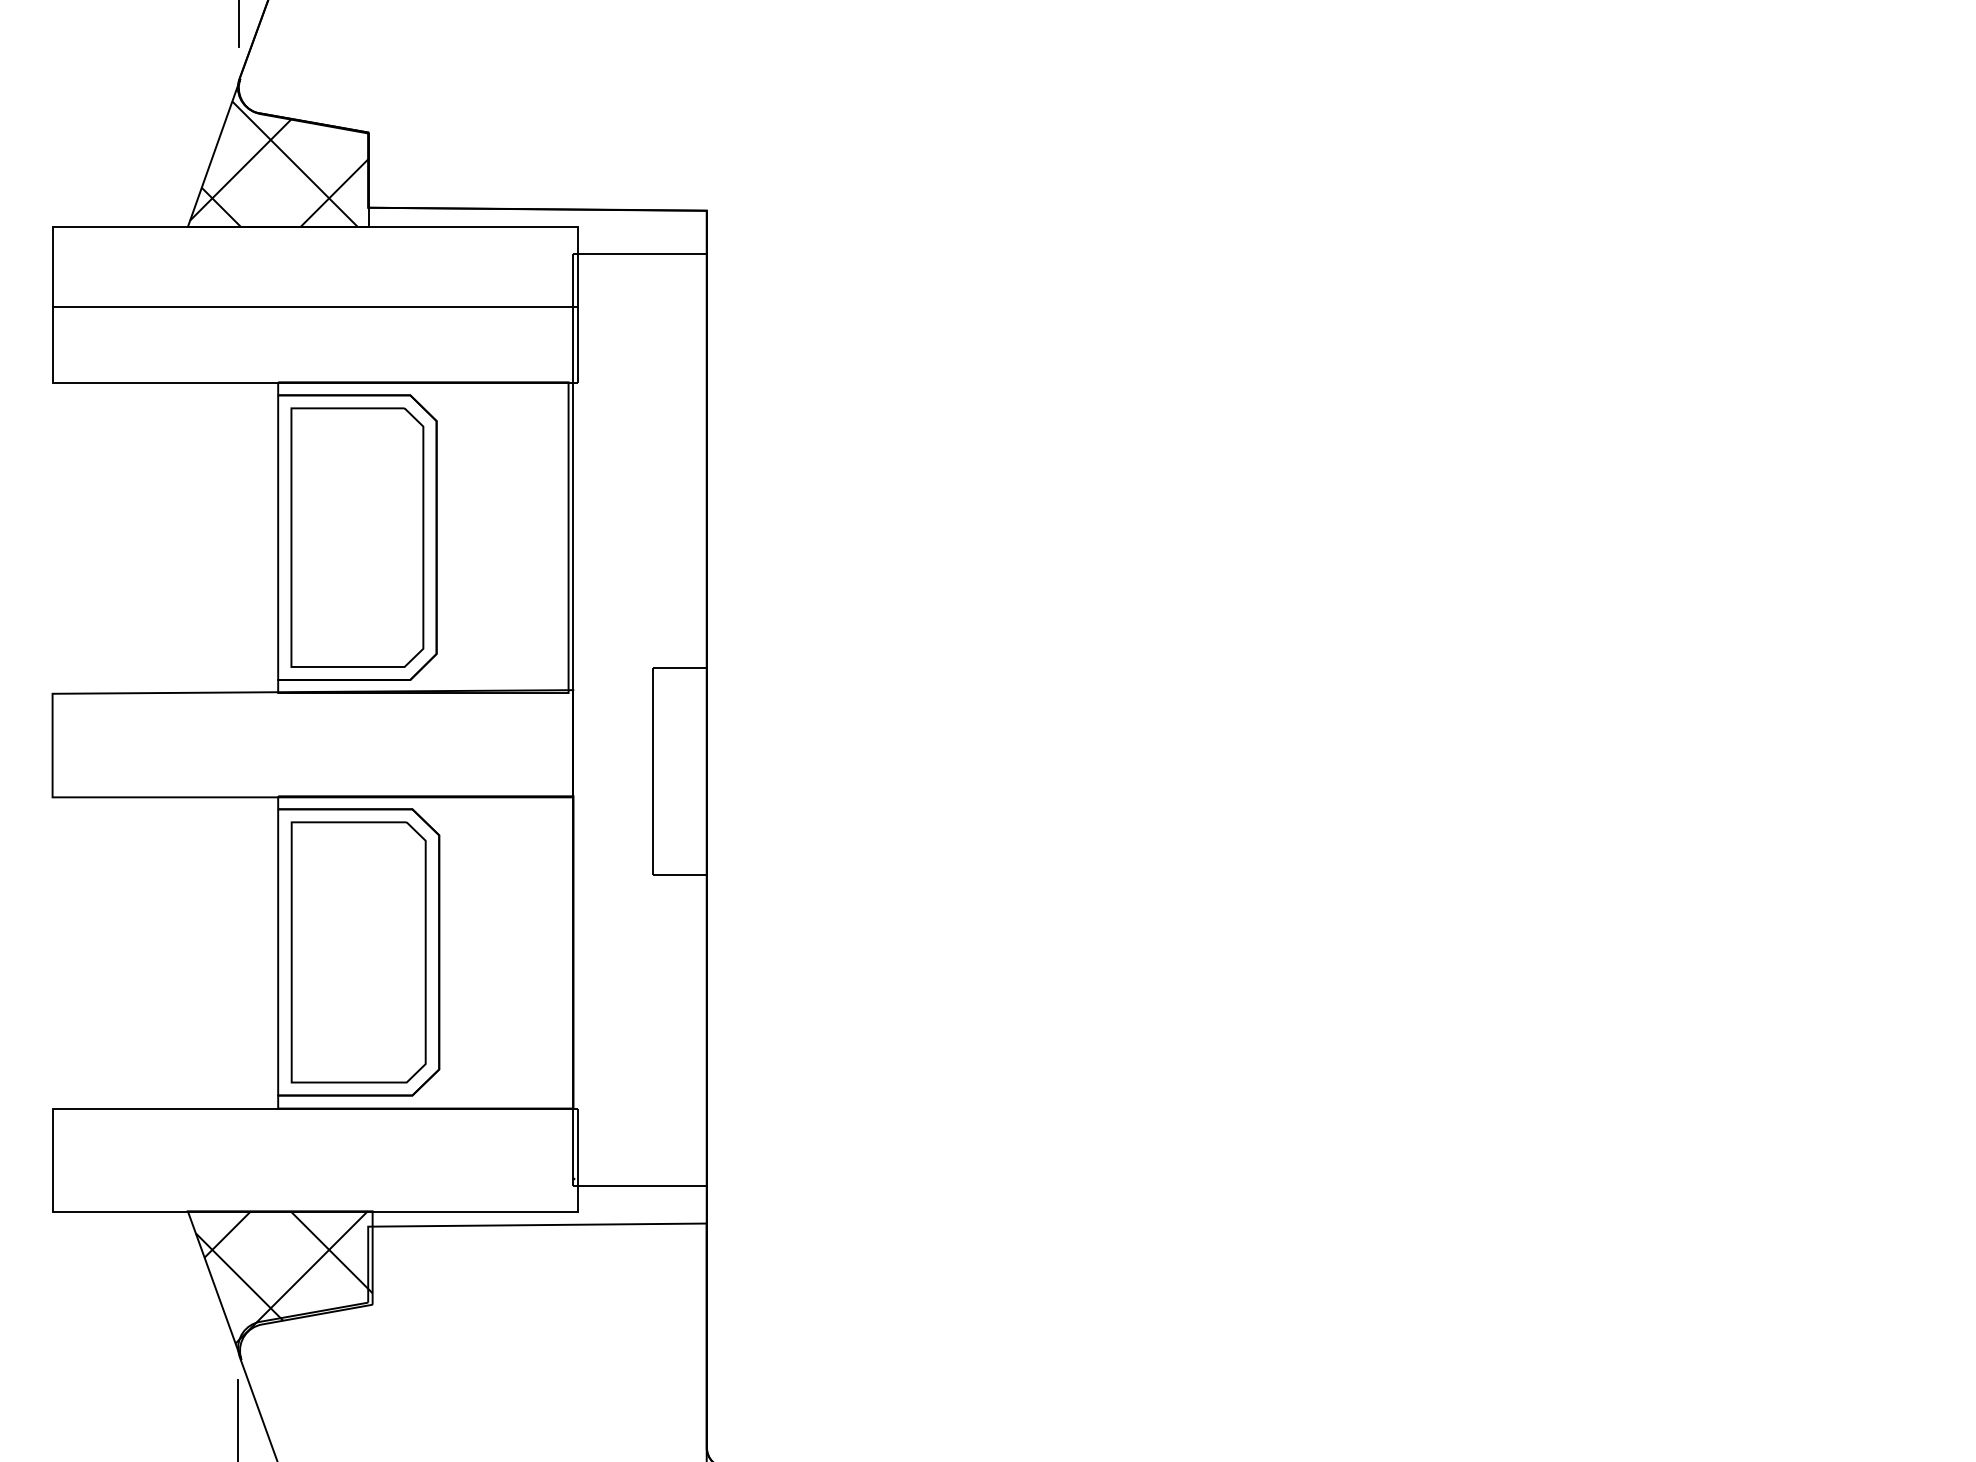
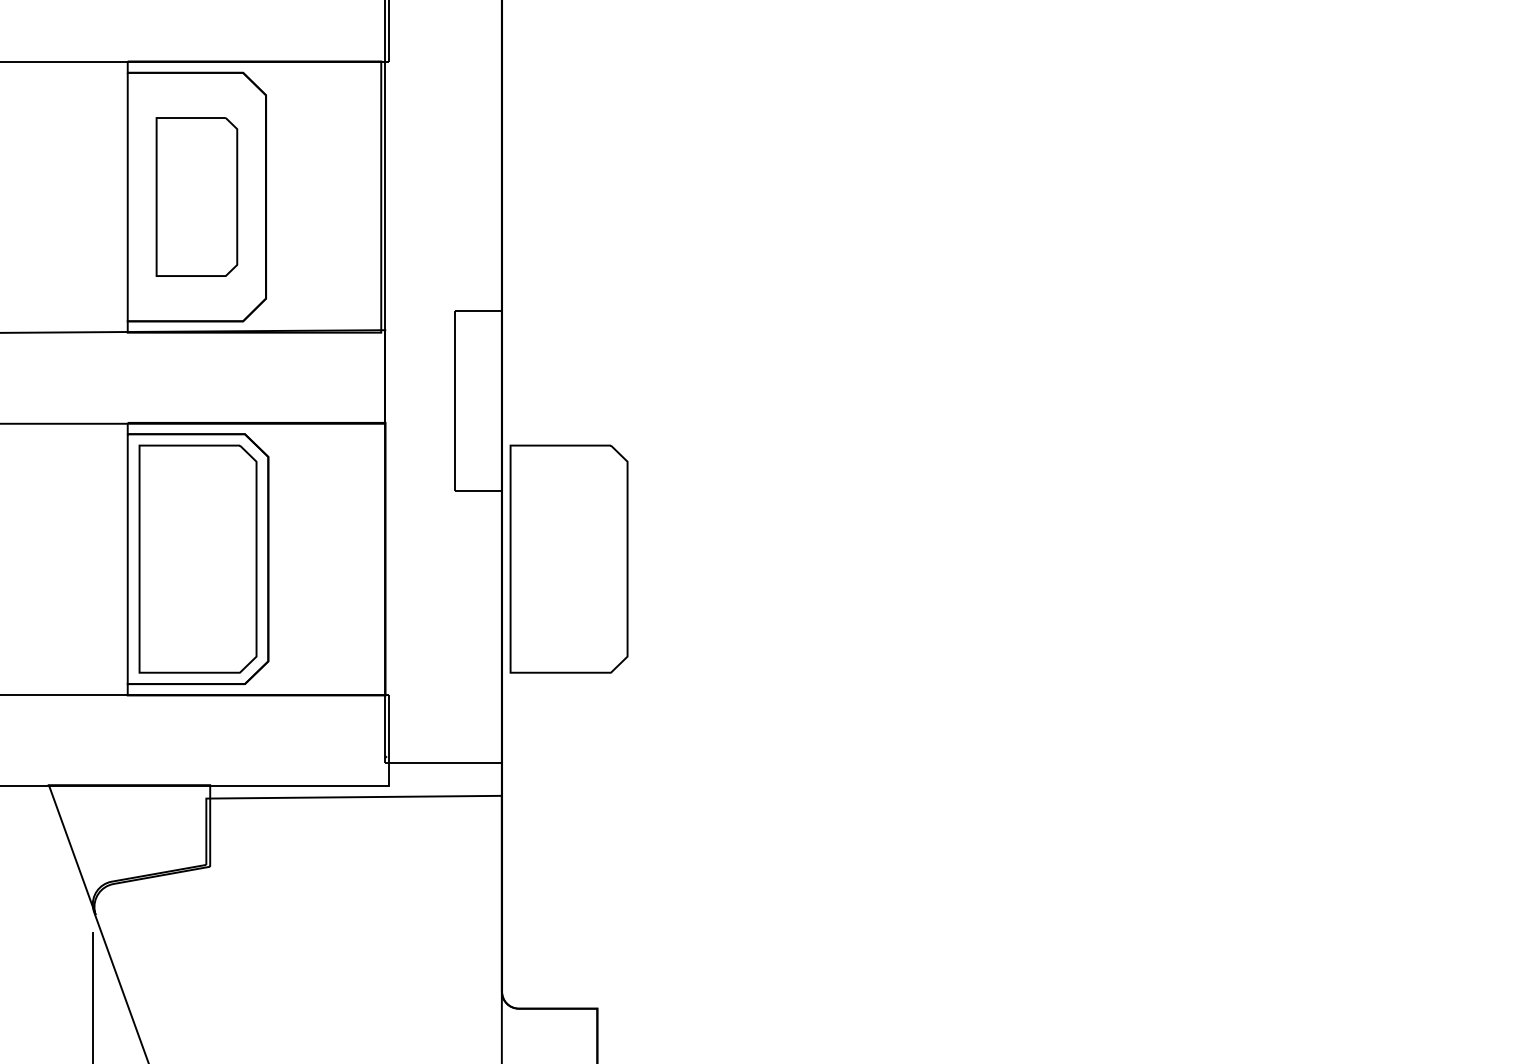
part: (357, 537) -> (196, 196), size x0.7
part: (783, 952) -> (568, 559), added
hatch: (283, 1277) -> (132, 842), removed

